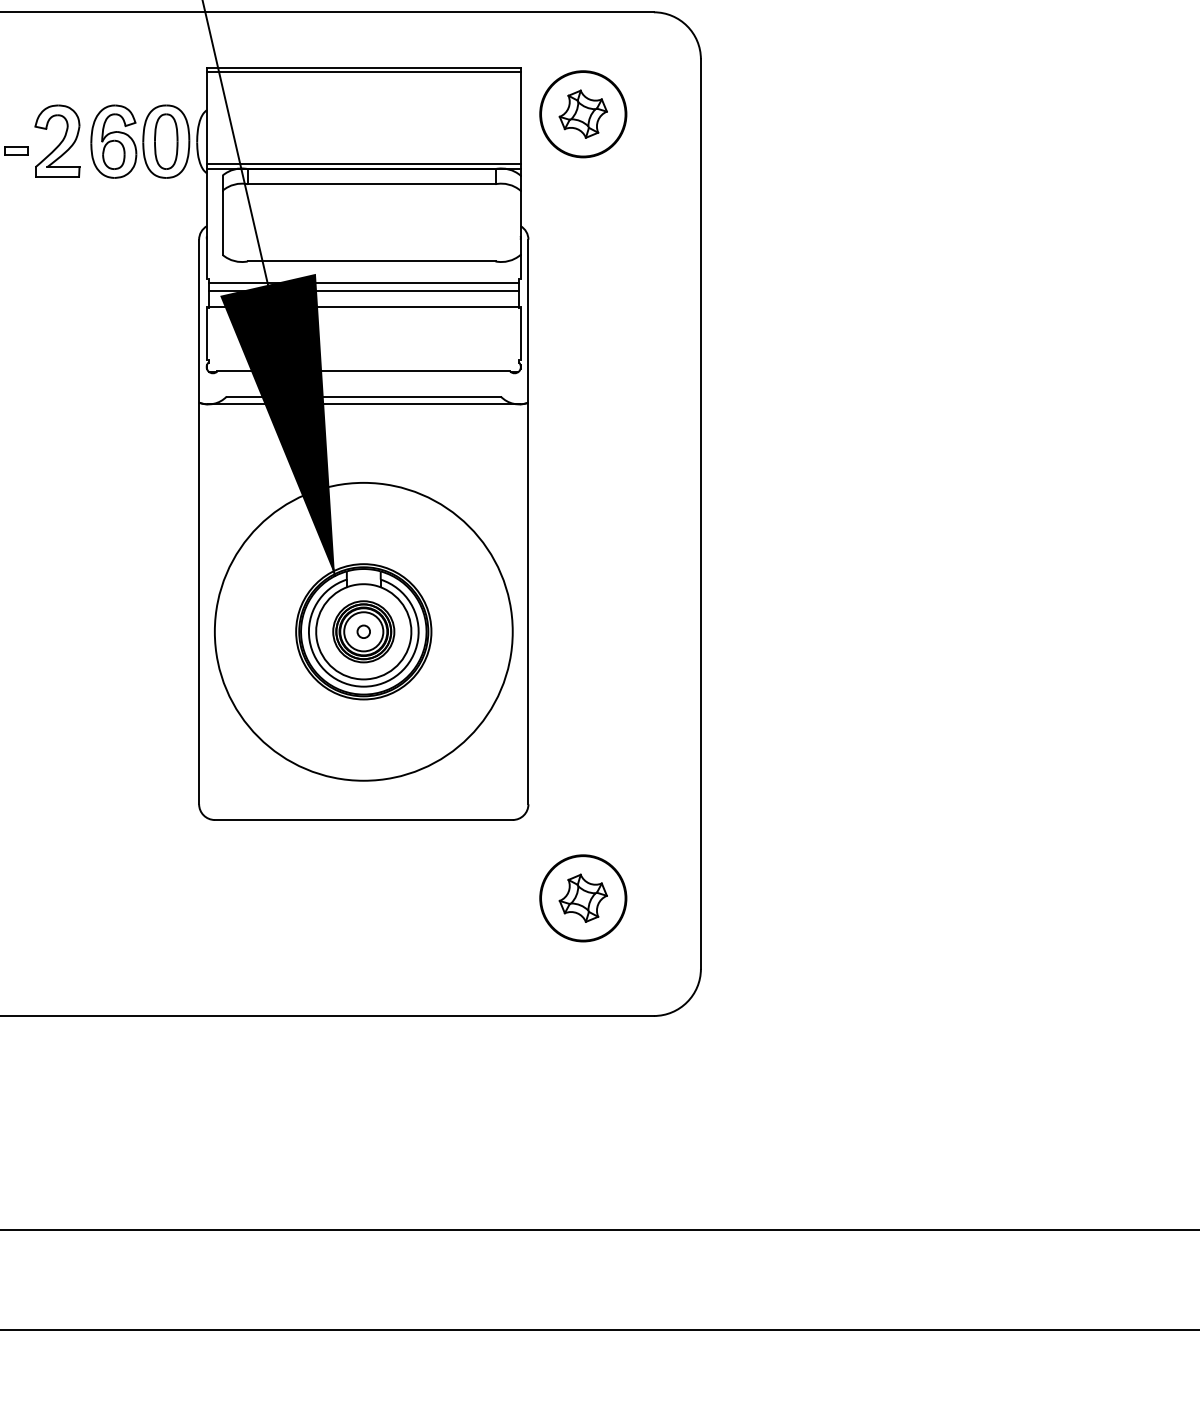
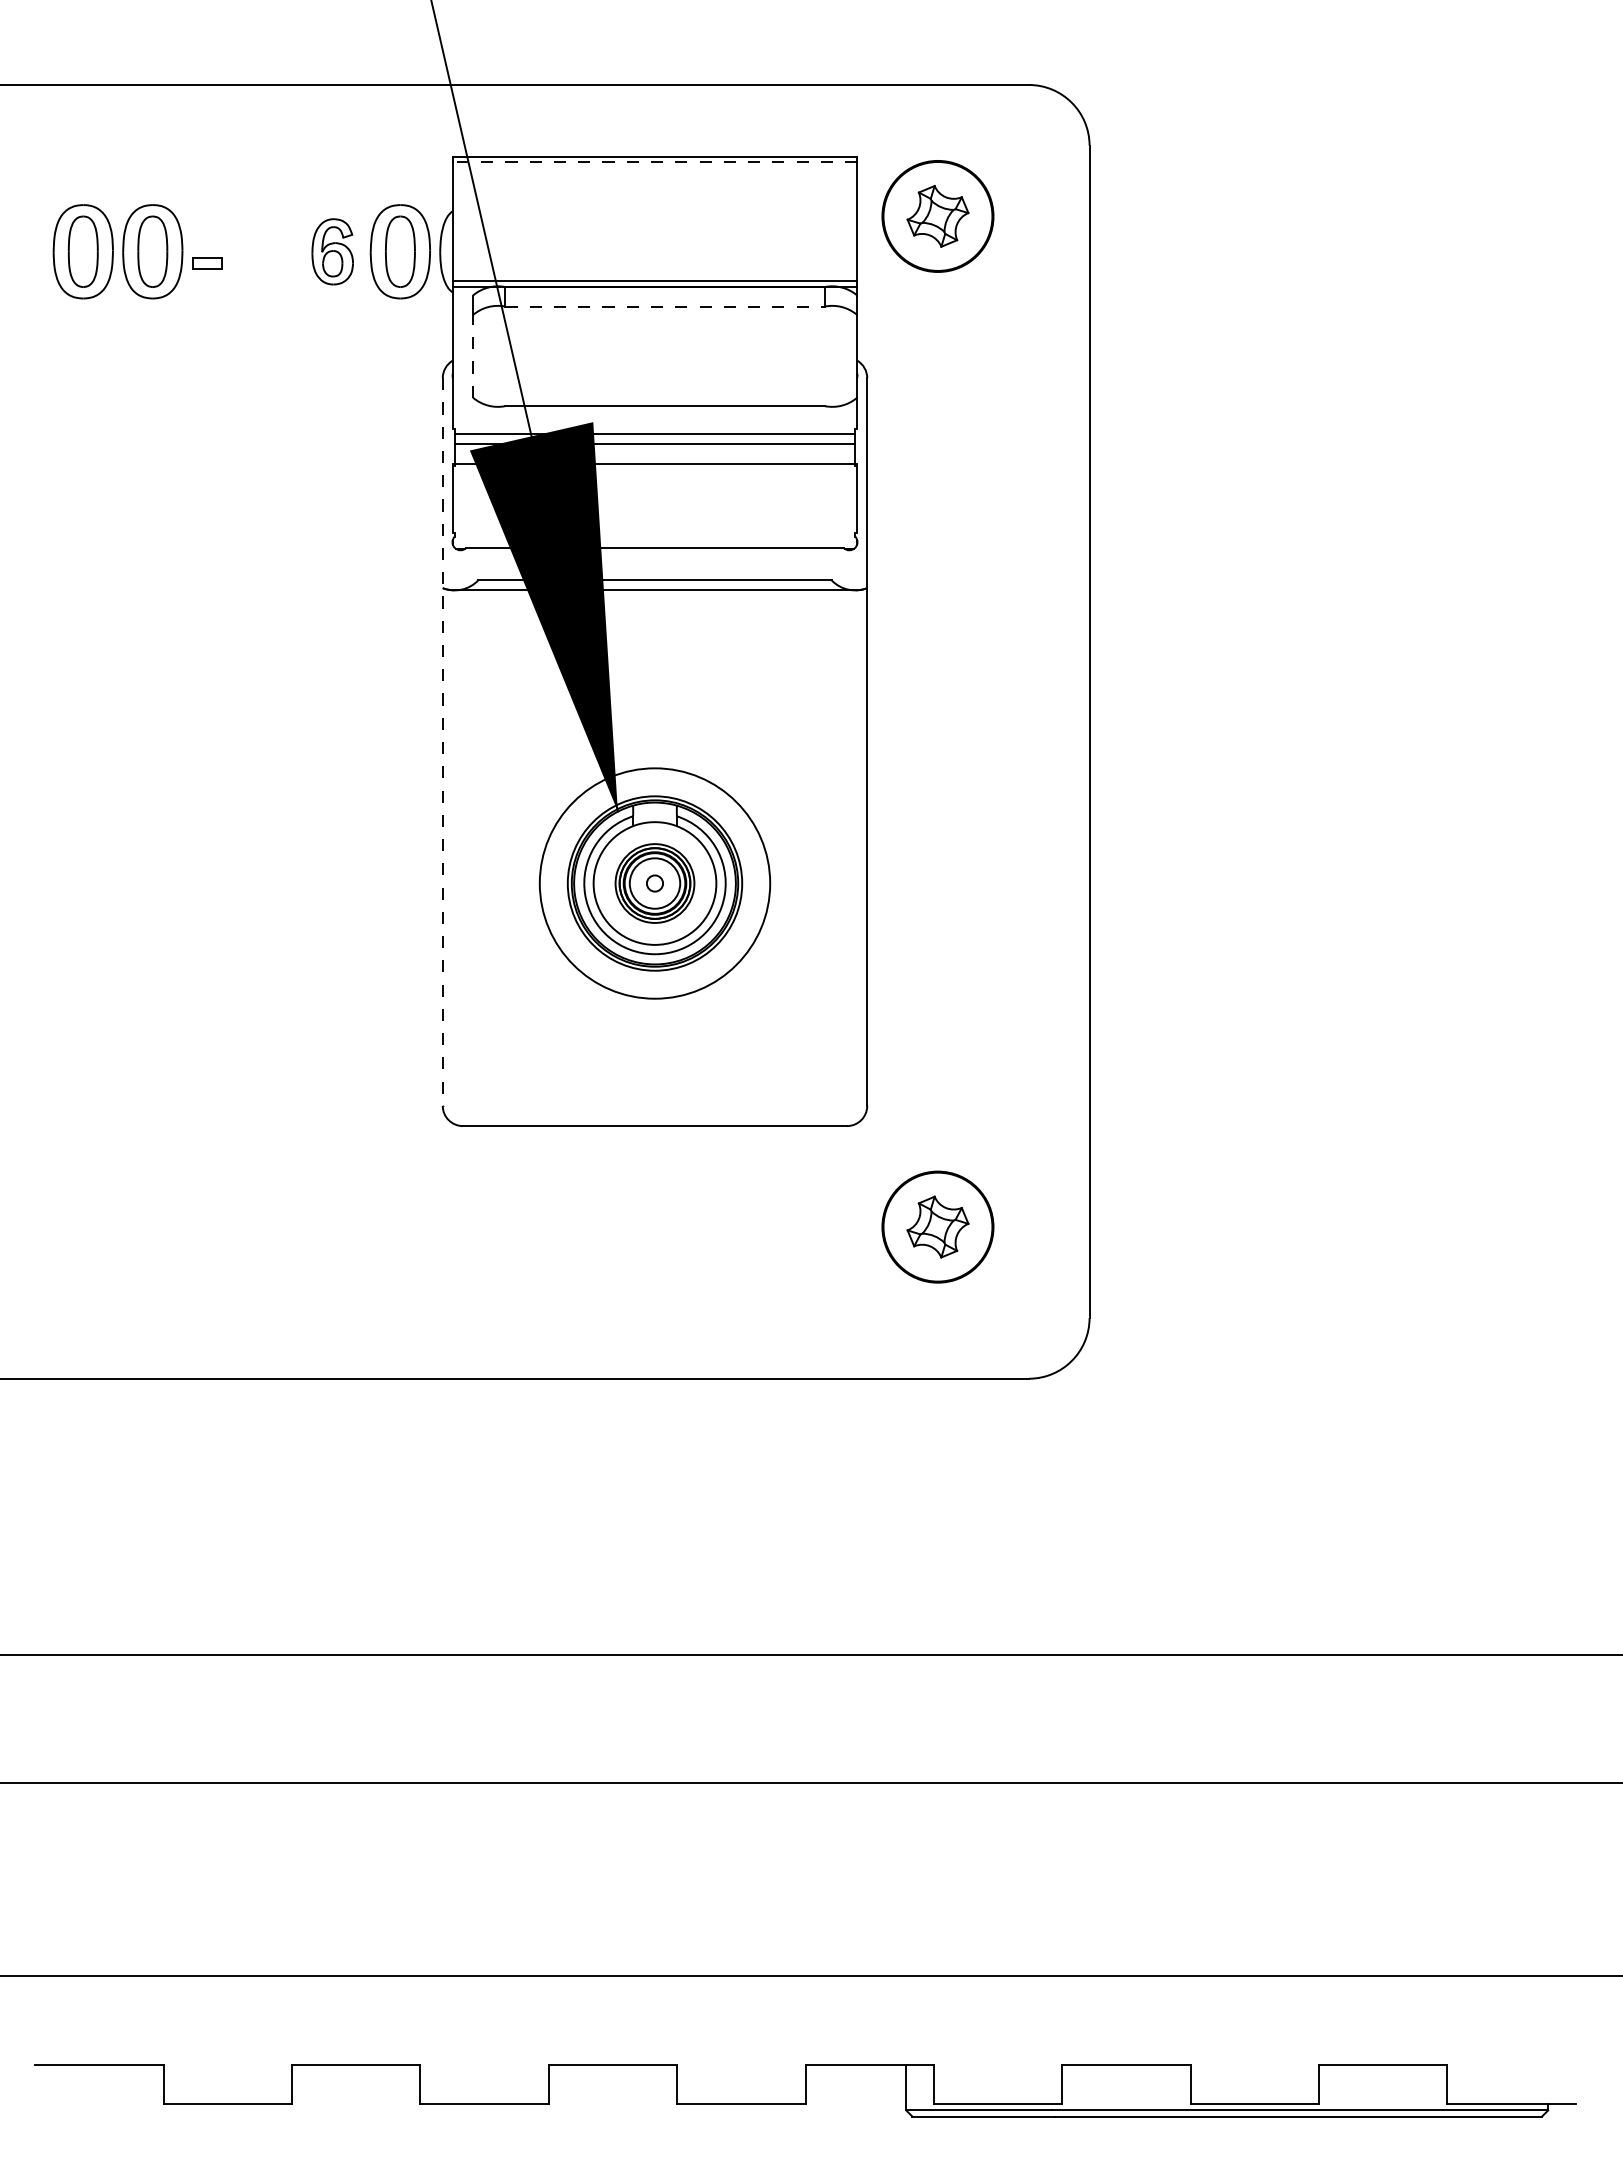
line: (363, 72) -> (654, 162), solid -> dashed
part: (56, 141) -> (259, 251), removed
part: (113, 141) -> (332, 251), size x0.7
line: (371, 184) -> (665, 306), solid -> dashed
line: (222, 222) -> (473, 355), solid -> dashed
line: (198, 522) -> (442, 742), solid -> dashed
circle: (364, 631) -> (655, 883), size x0.6

